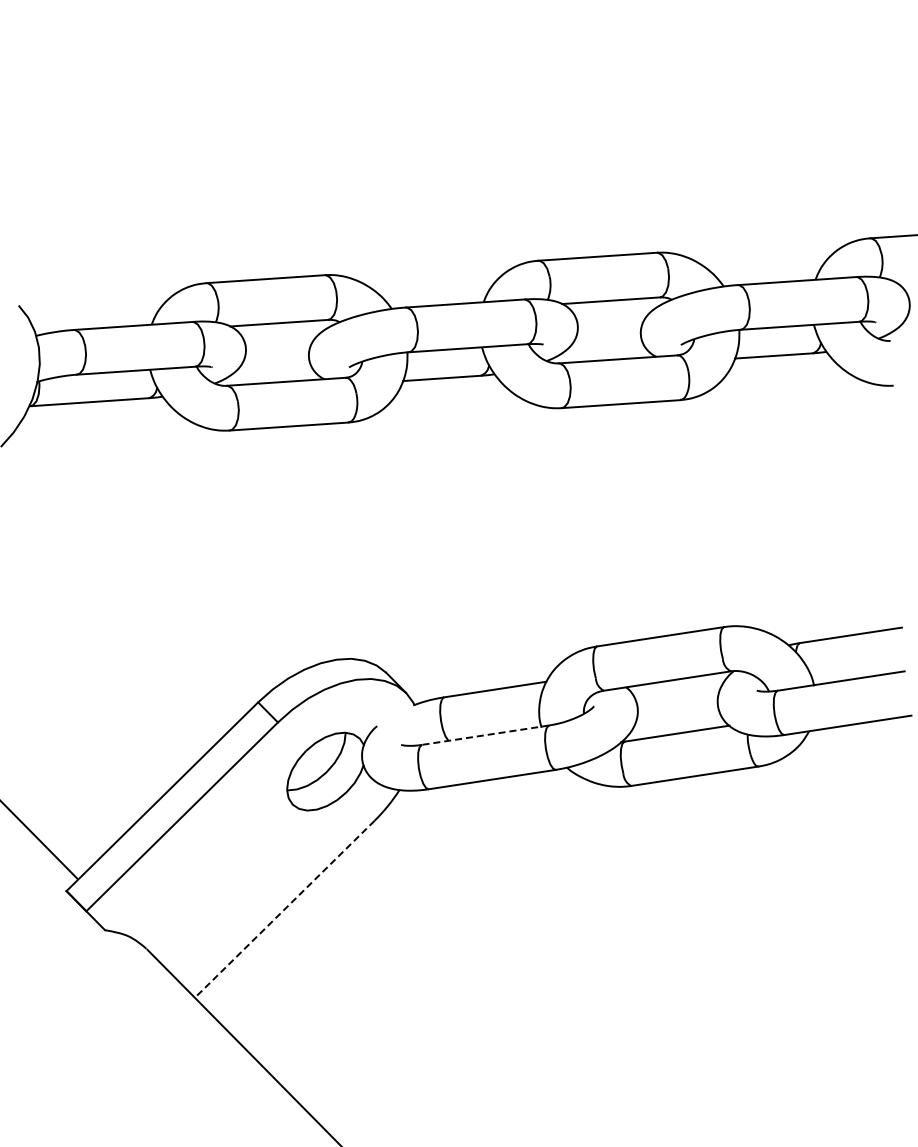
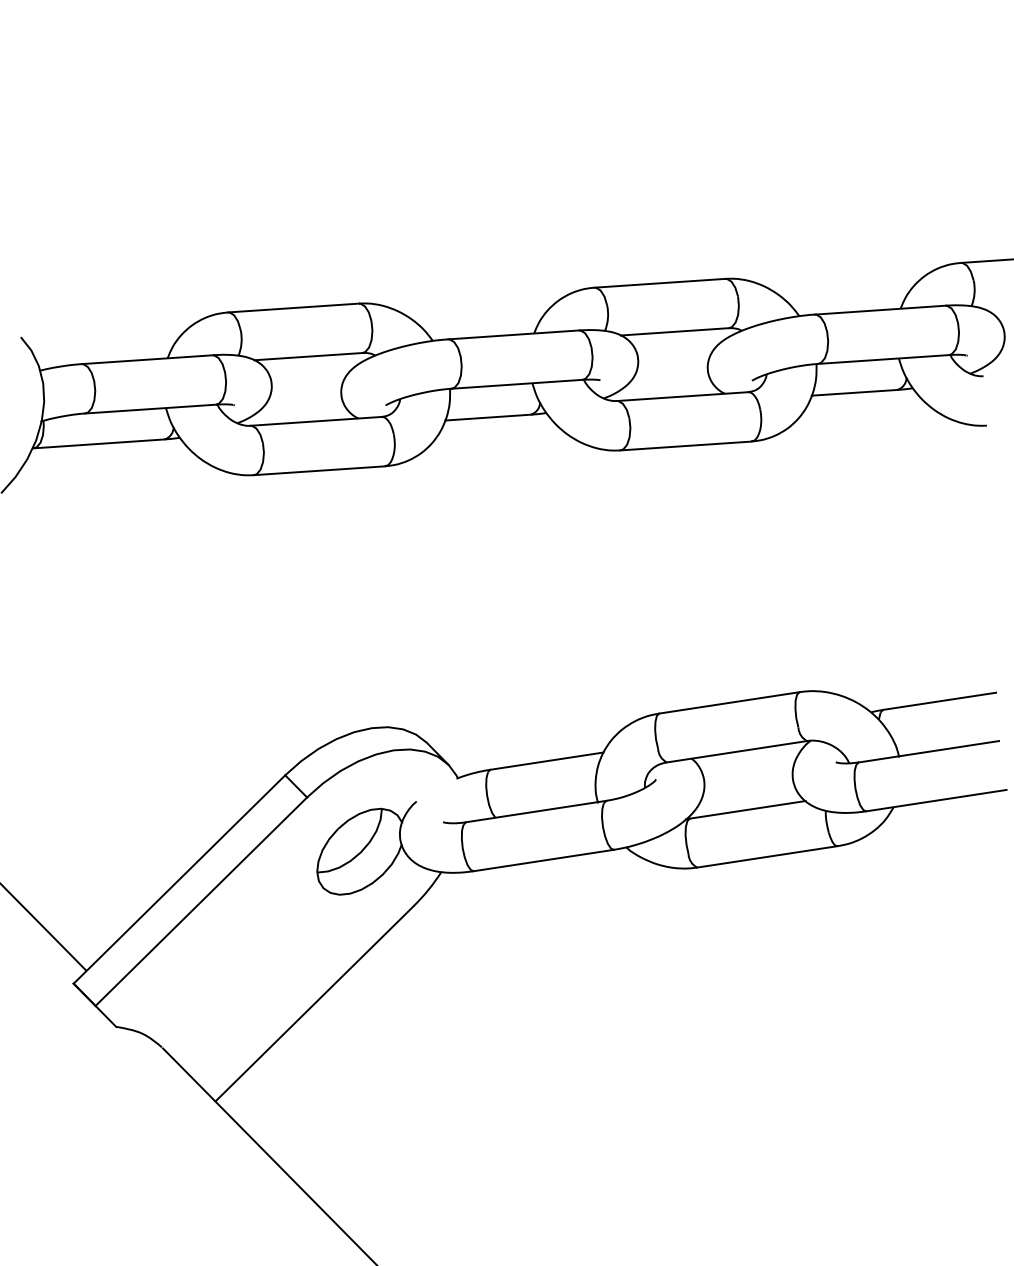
line: (485, 735) -> (536, 811), dashed -> solid
line: (284, 909) -> (314, 1003), dashed -> solid

